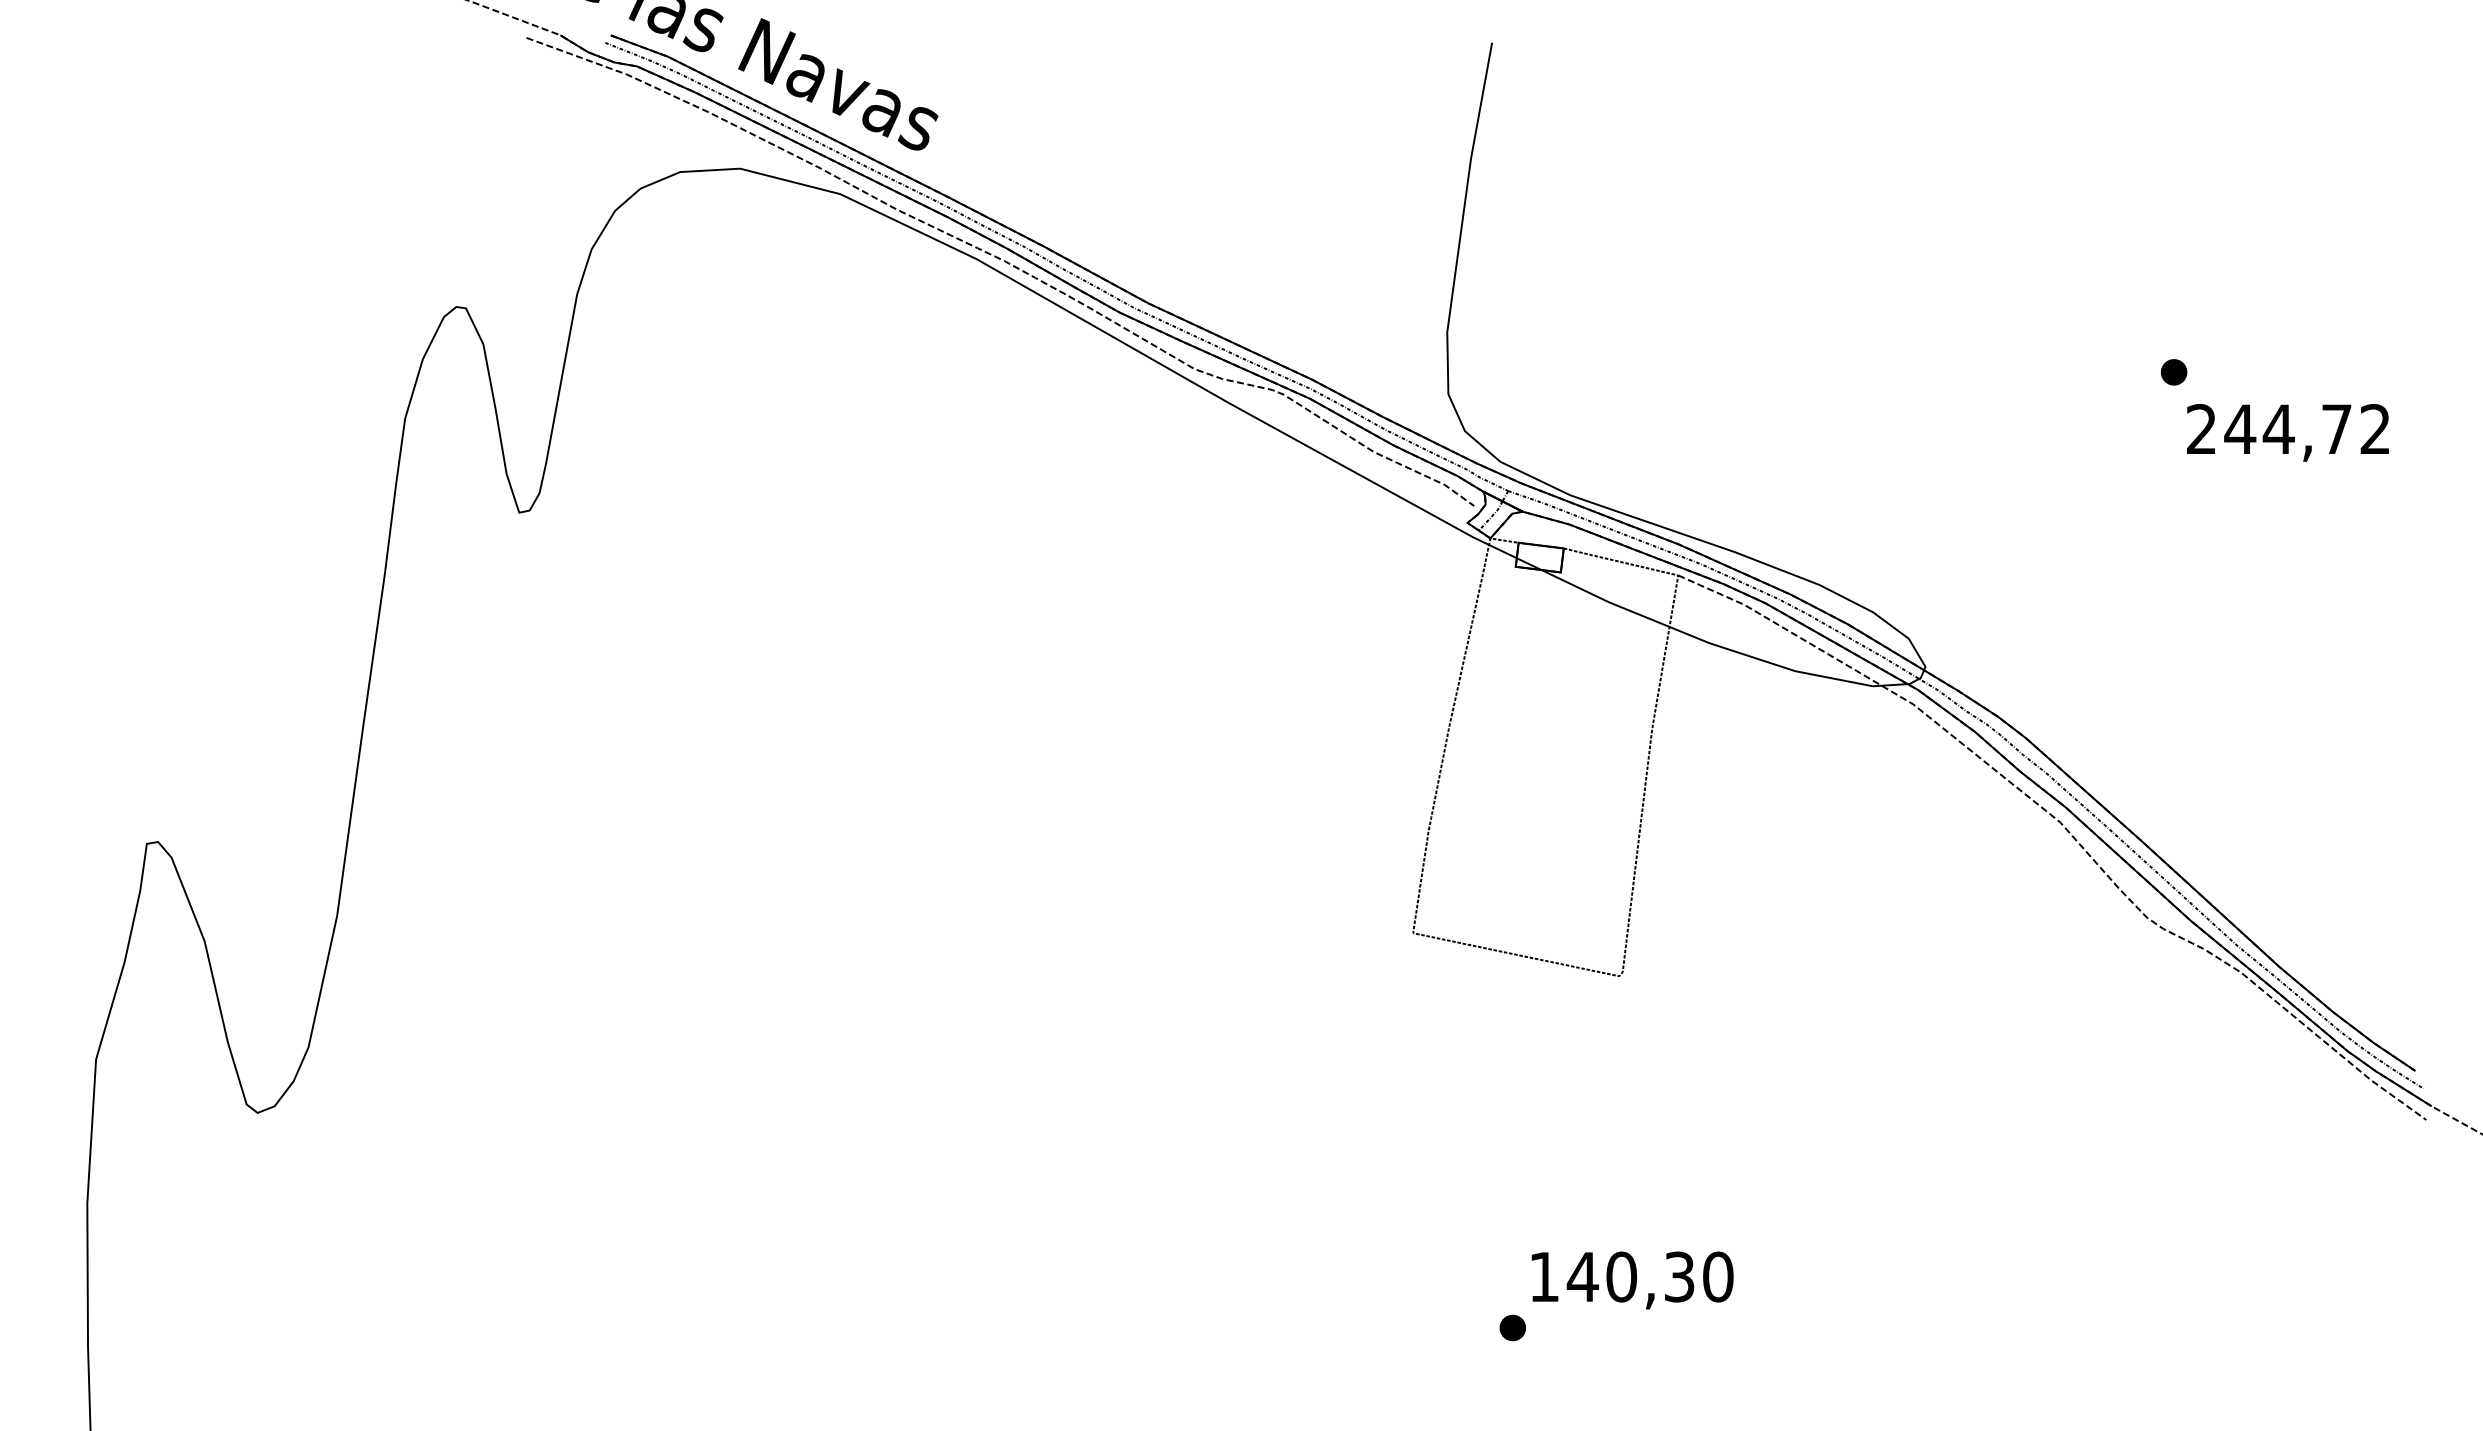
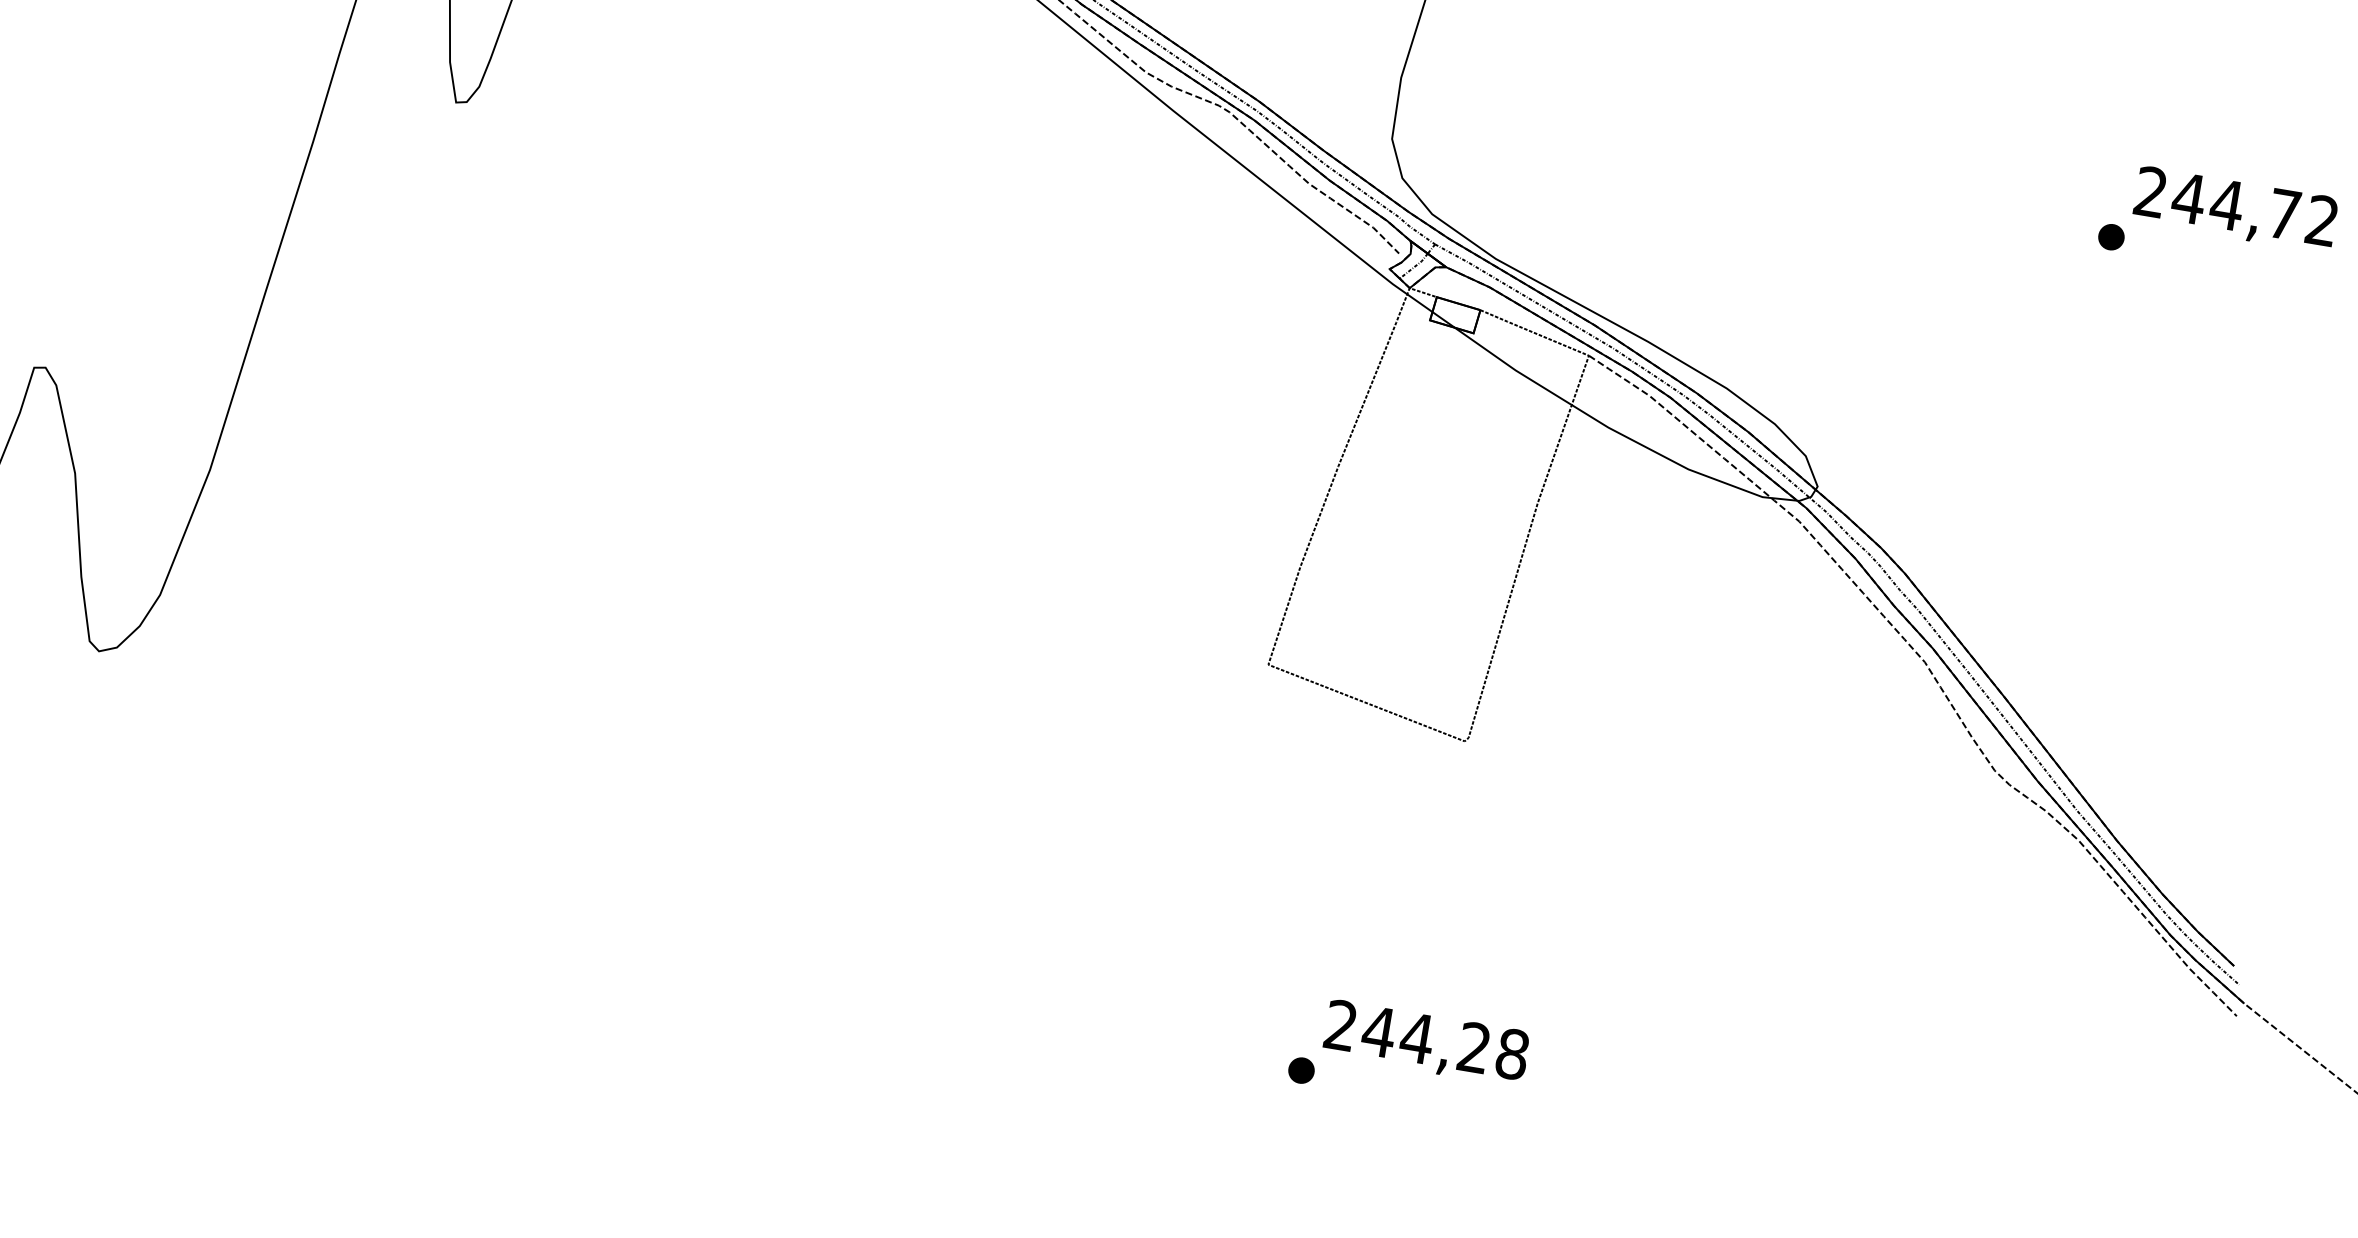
text: (2287, 432) -> (2235, 209), moved
text: (1631, 1276) -> (1427, 1039), 140,30 -> 244,28

